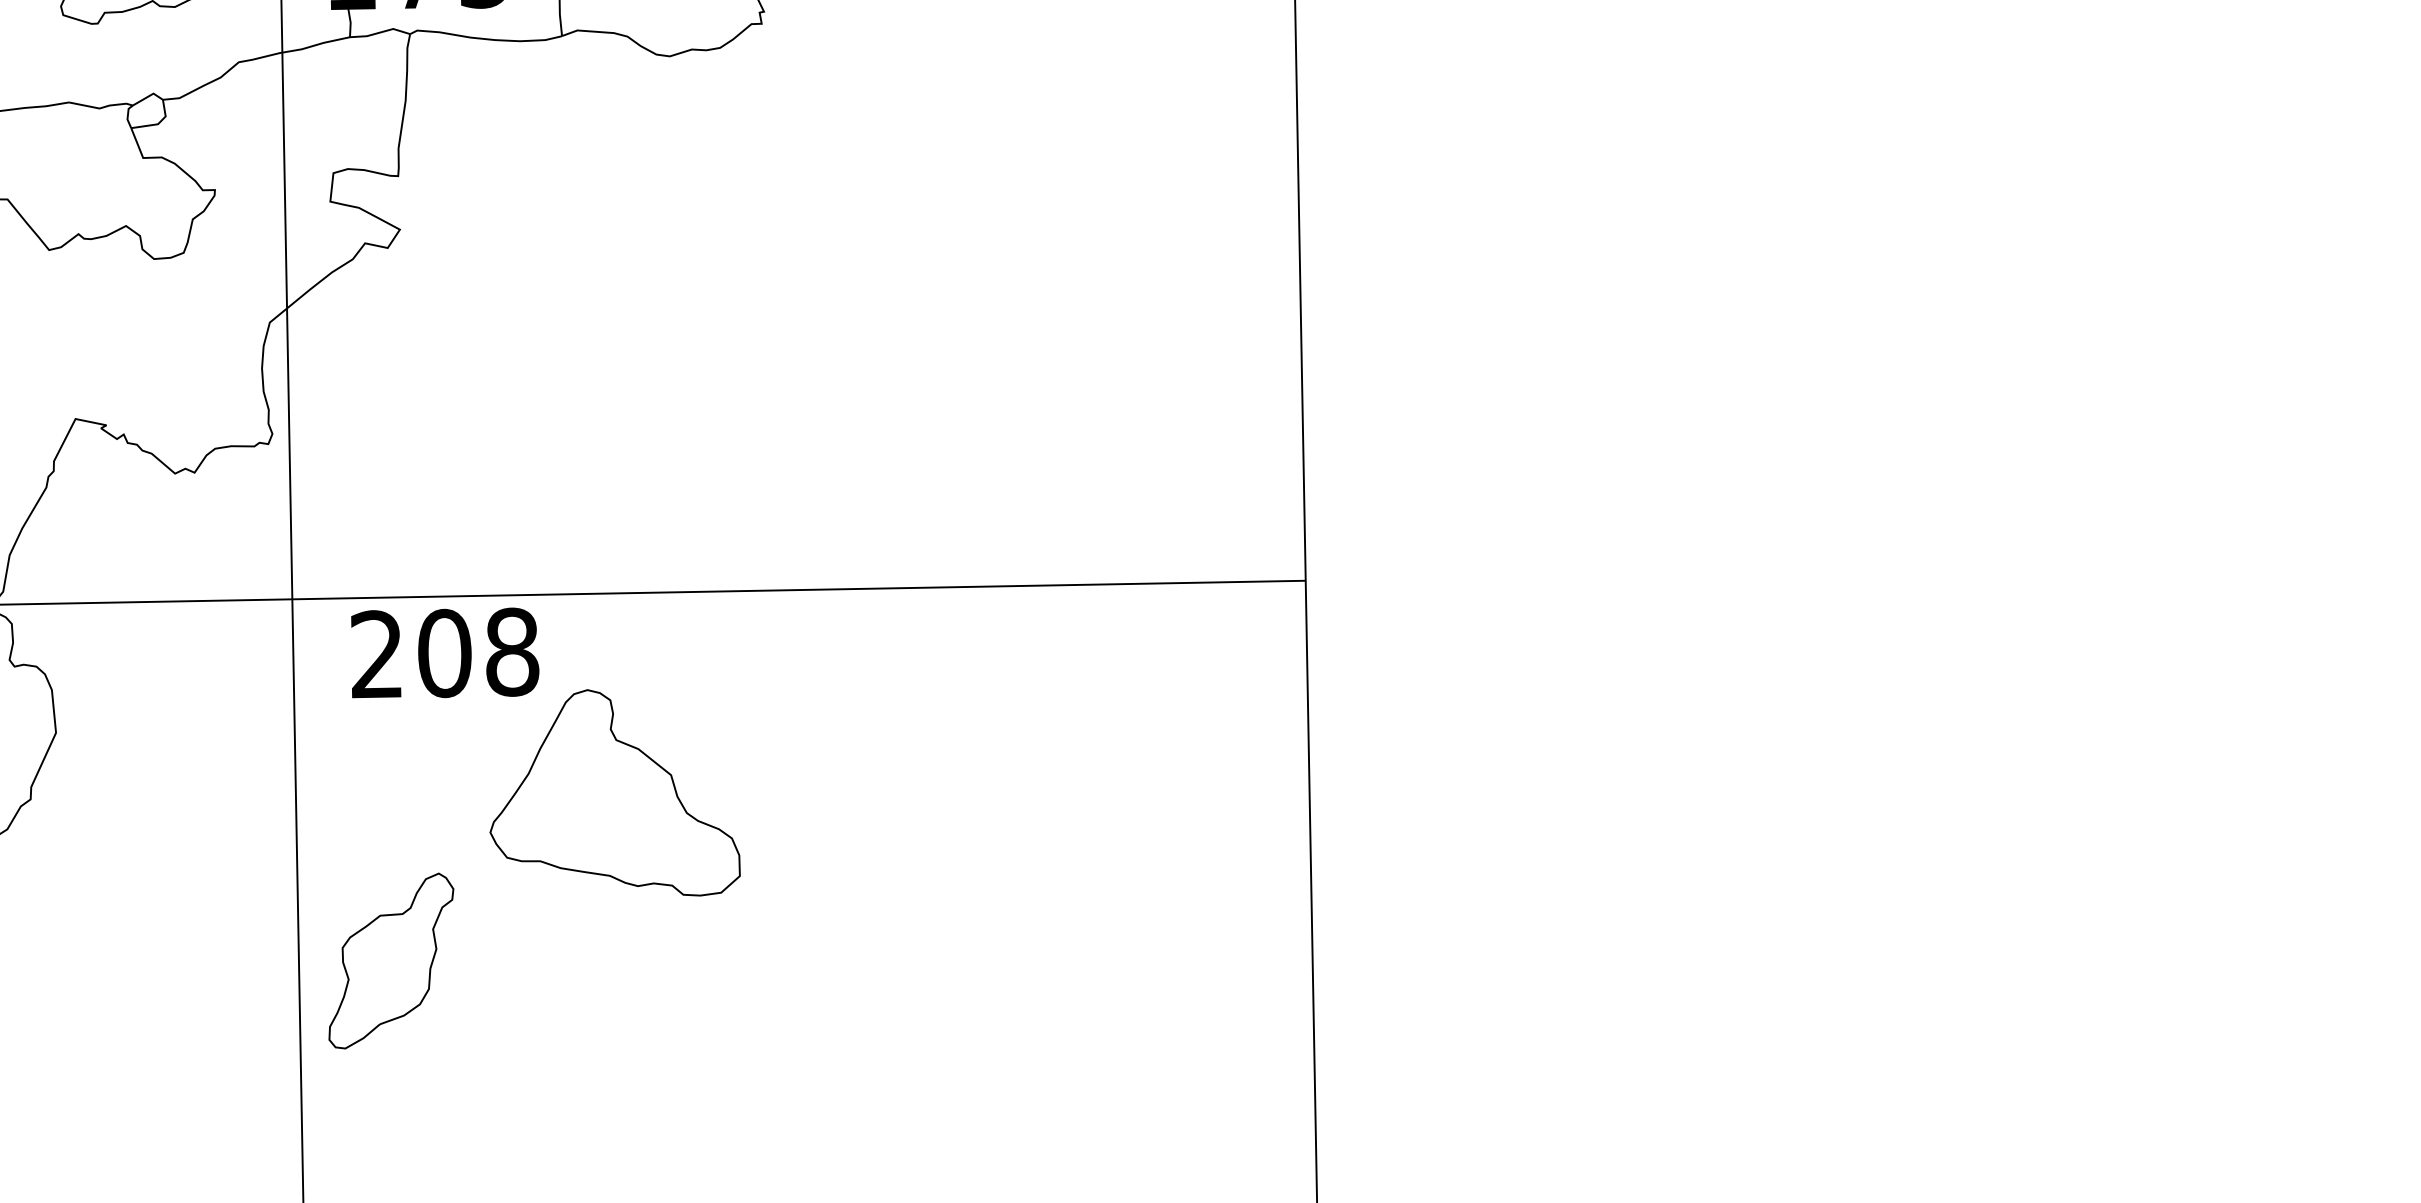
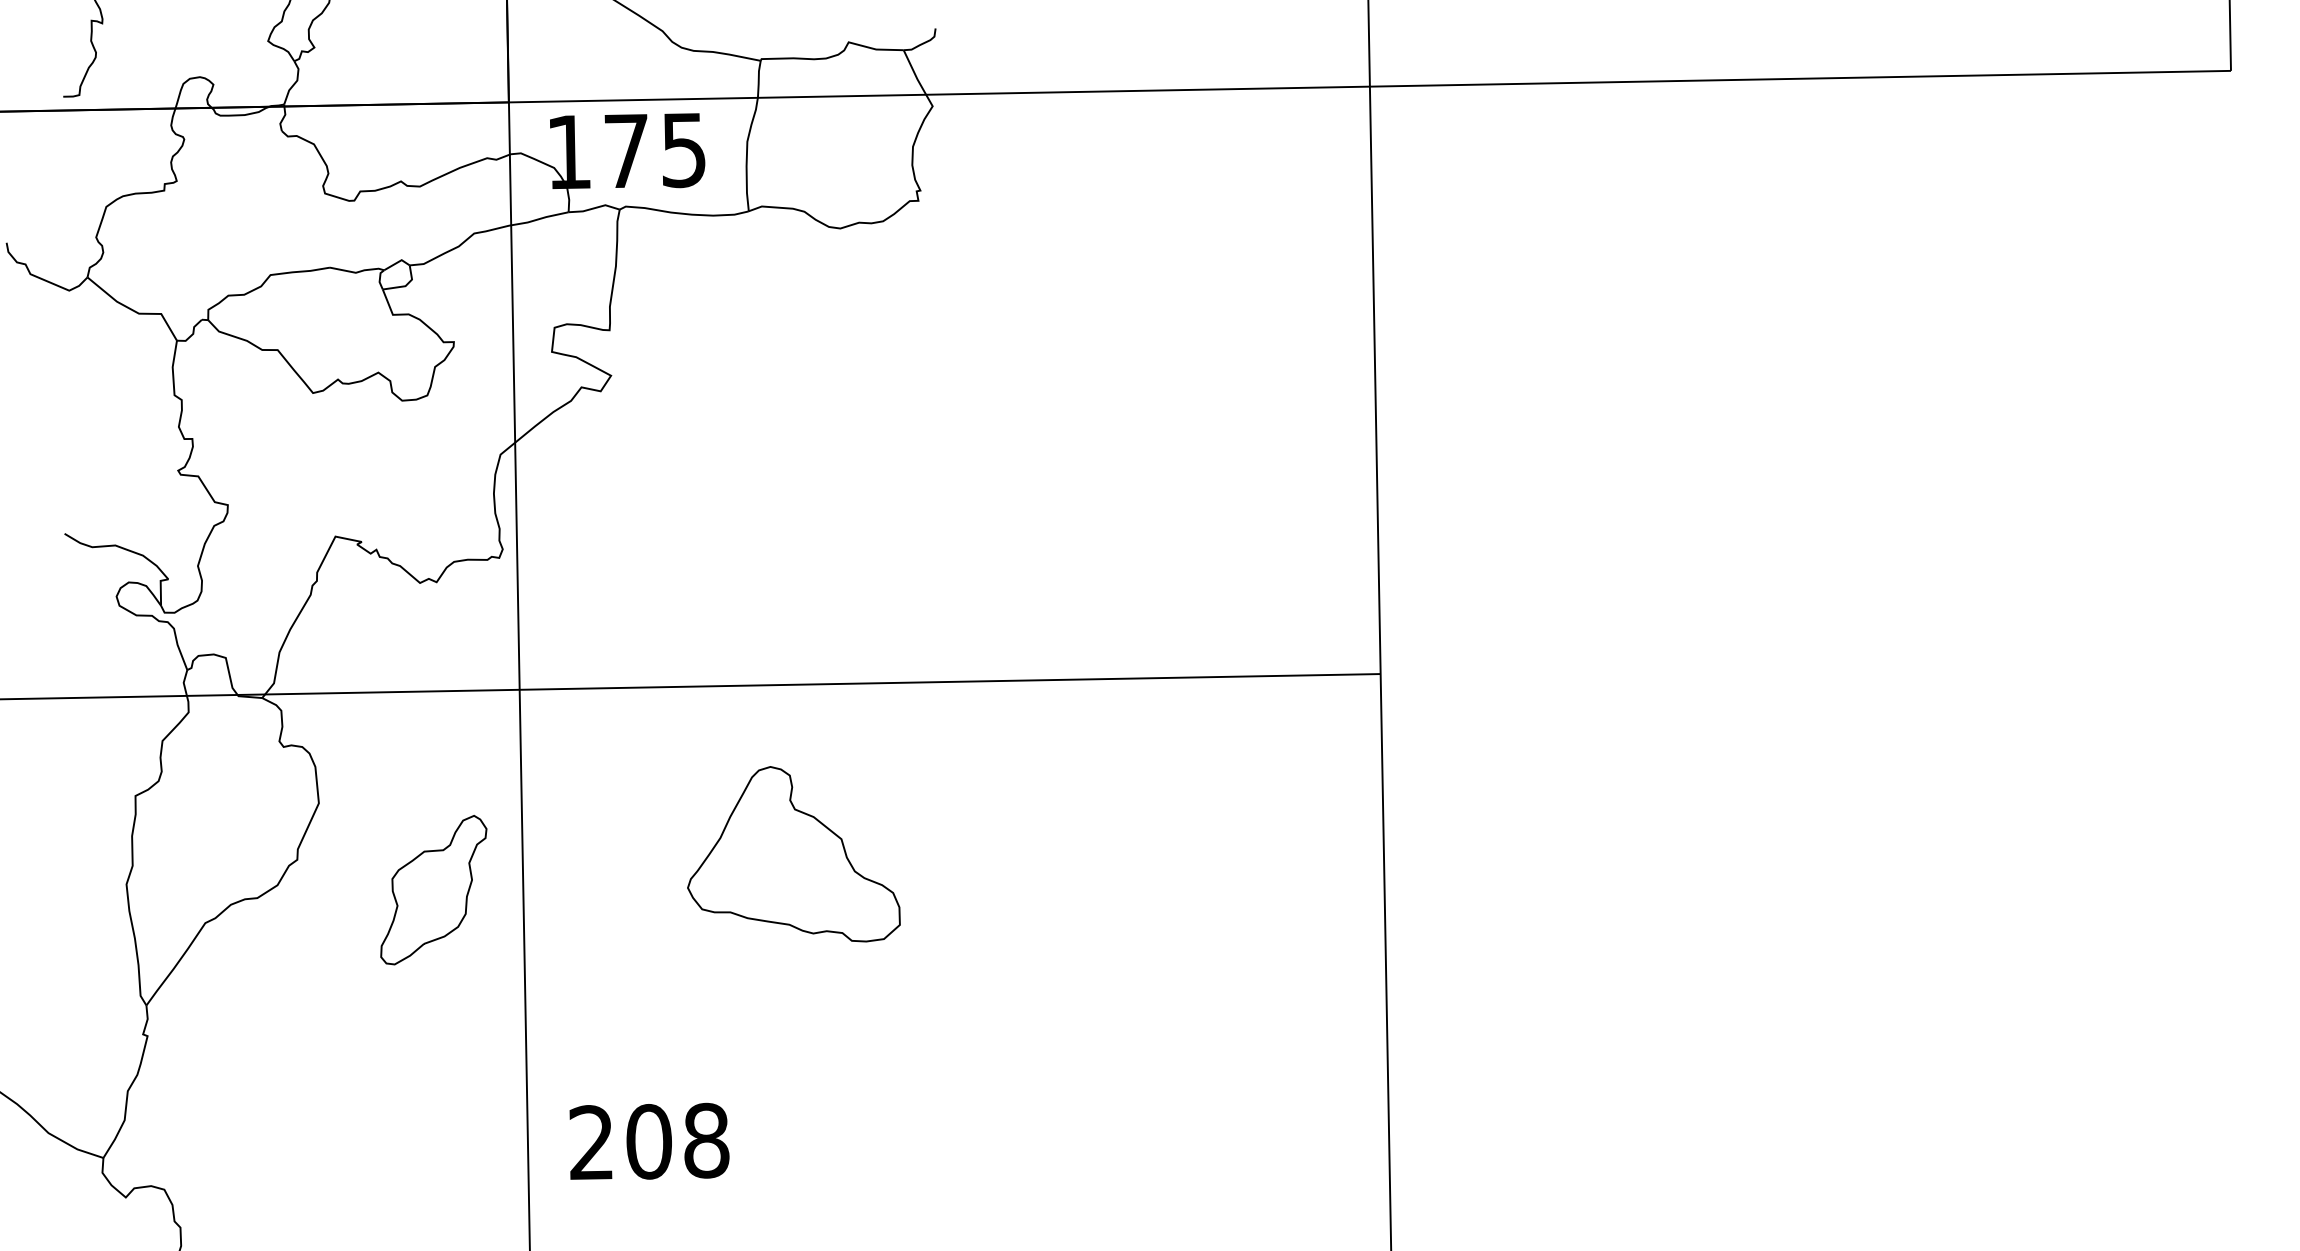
text: (445, 651) -> (649, 1140), moved
part: (391, 961) -> (433, 890), moved

